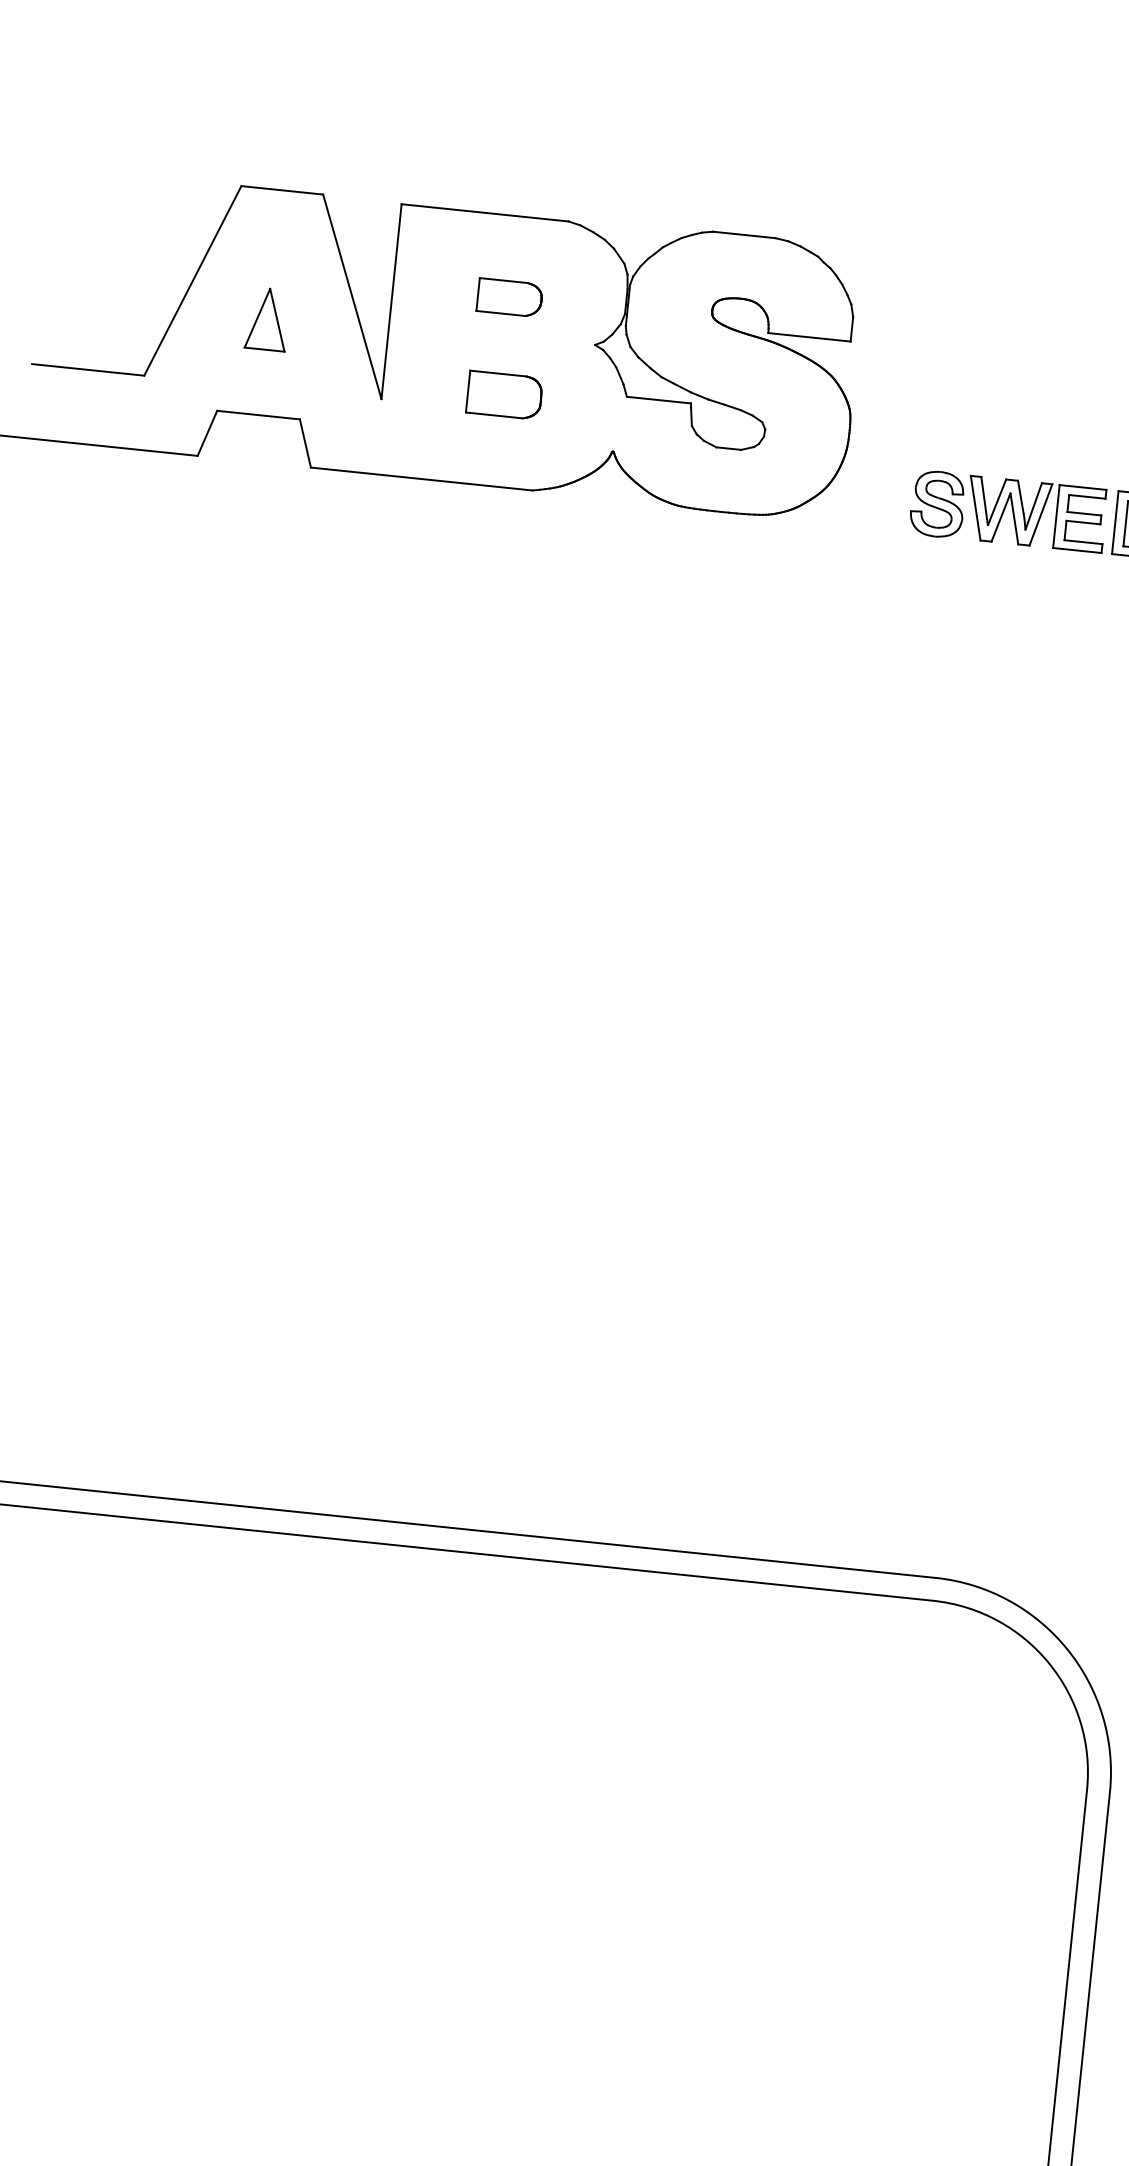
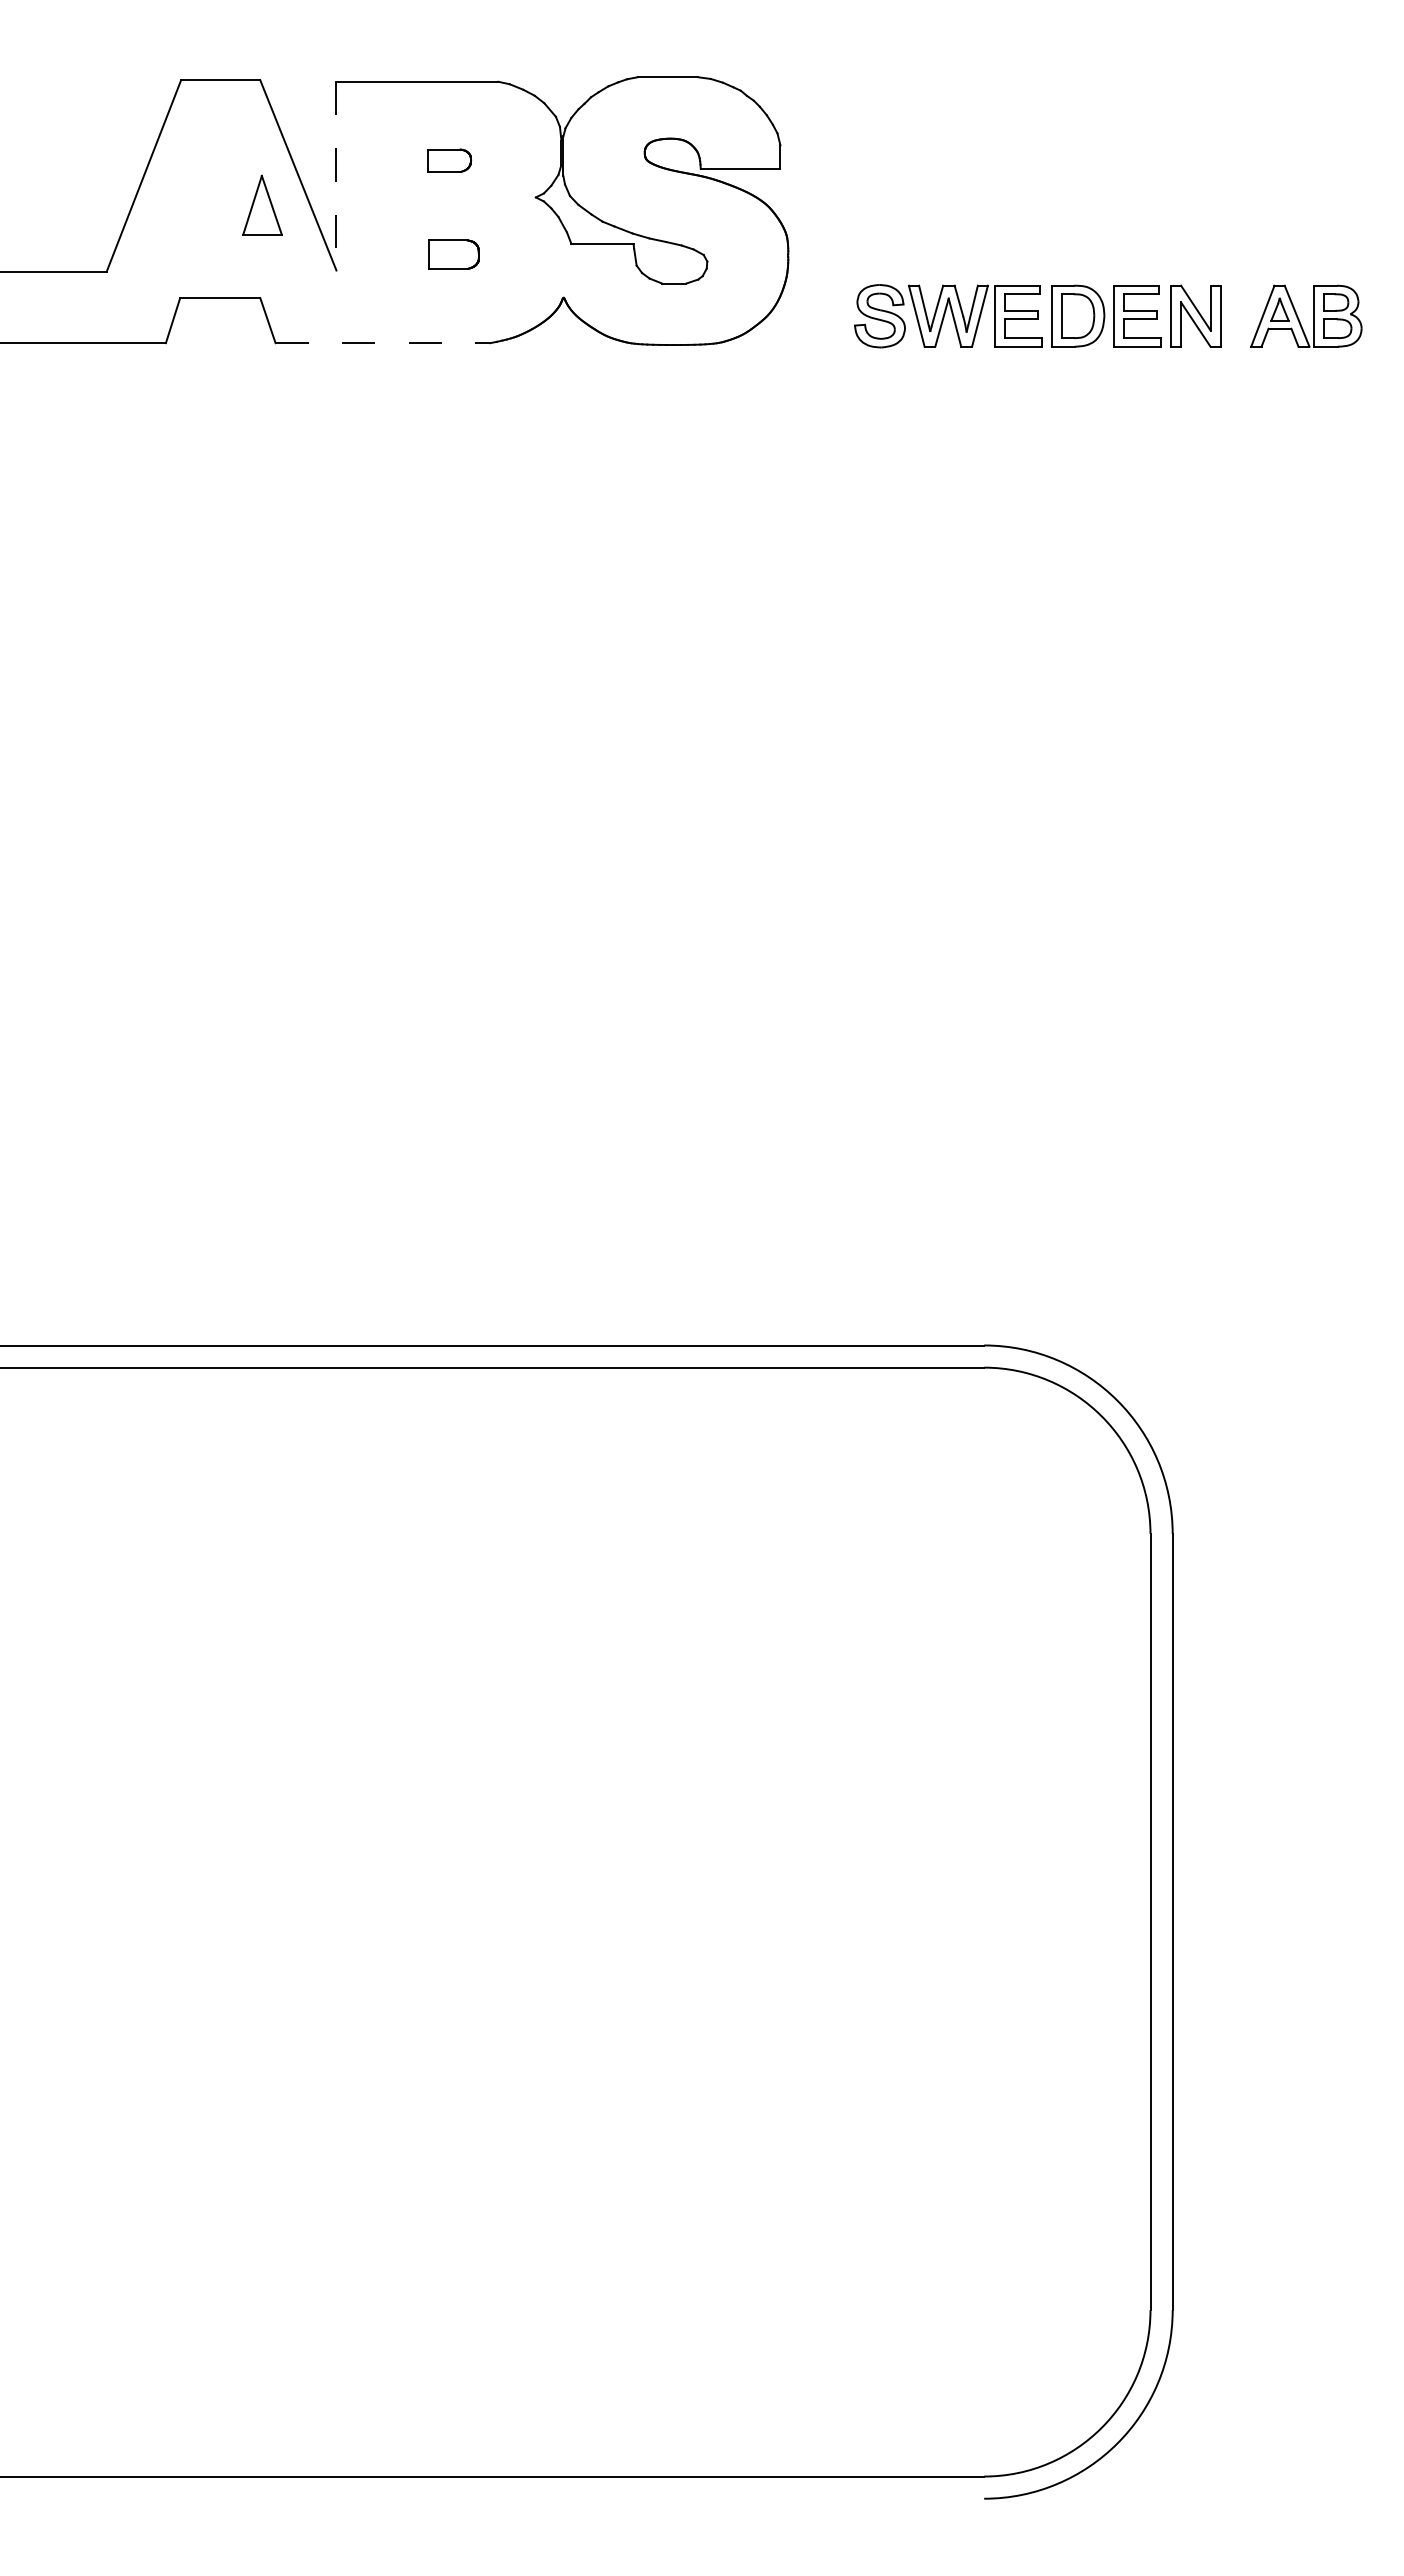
part: (509, 297) -> (449, 160), size x0.7
line: (391, 302) -> (336, 176), solid -> dashed
part: (267, 318) -> (262, 204), moved
part: (505, 395) -> (454, 254), size x0.7
line: (422, 479) -> (383, 343), solid -> dashed

